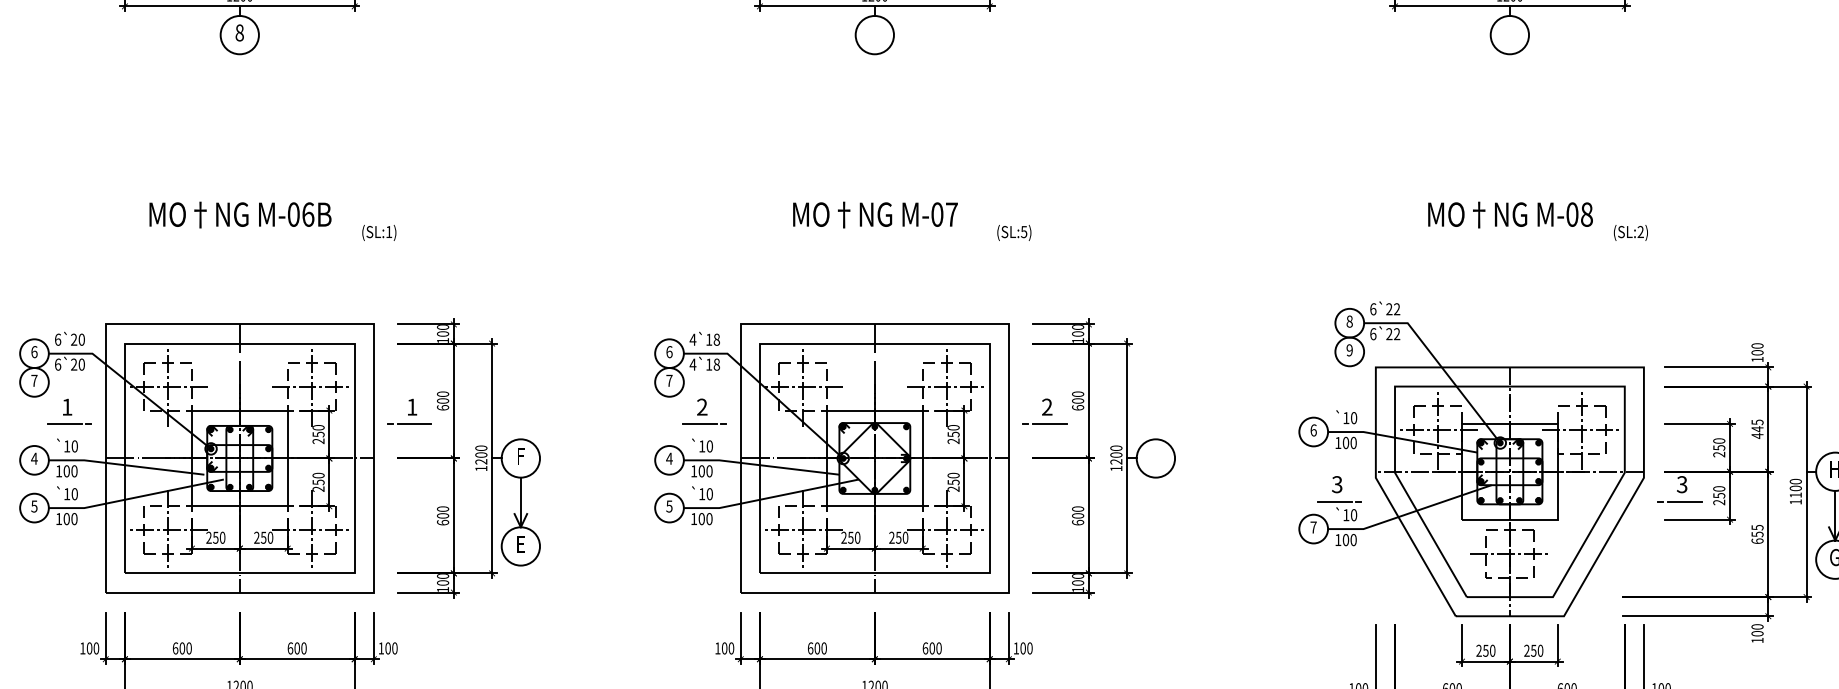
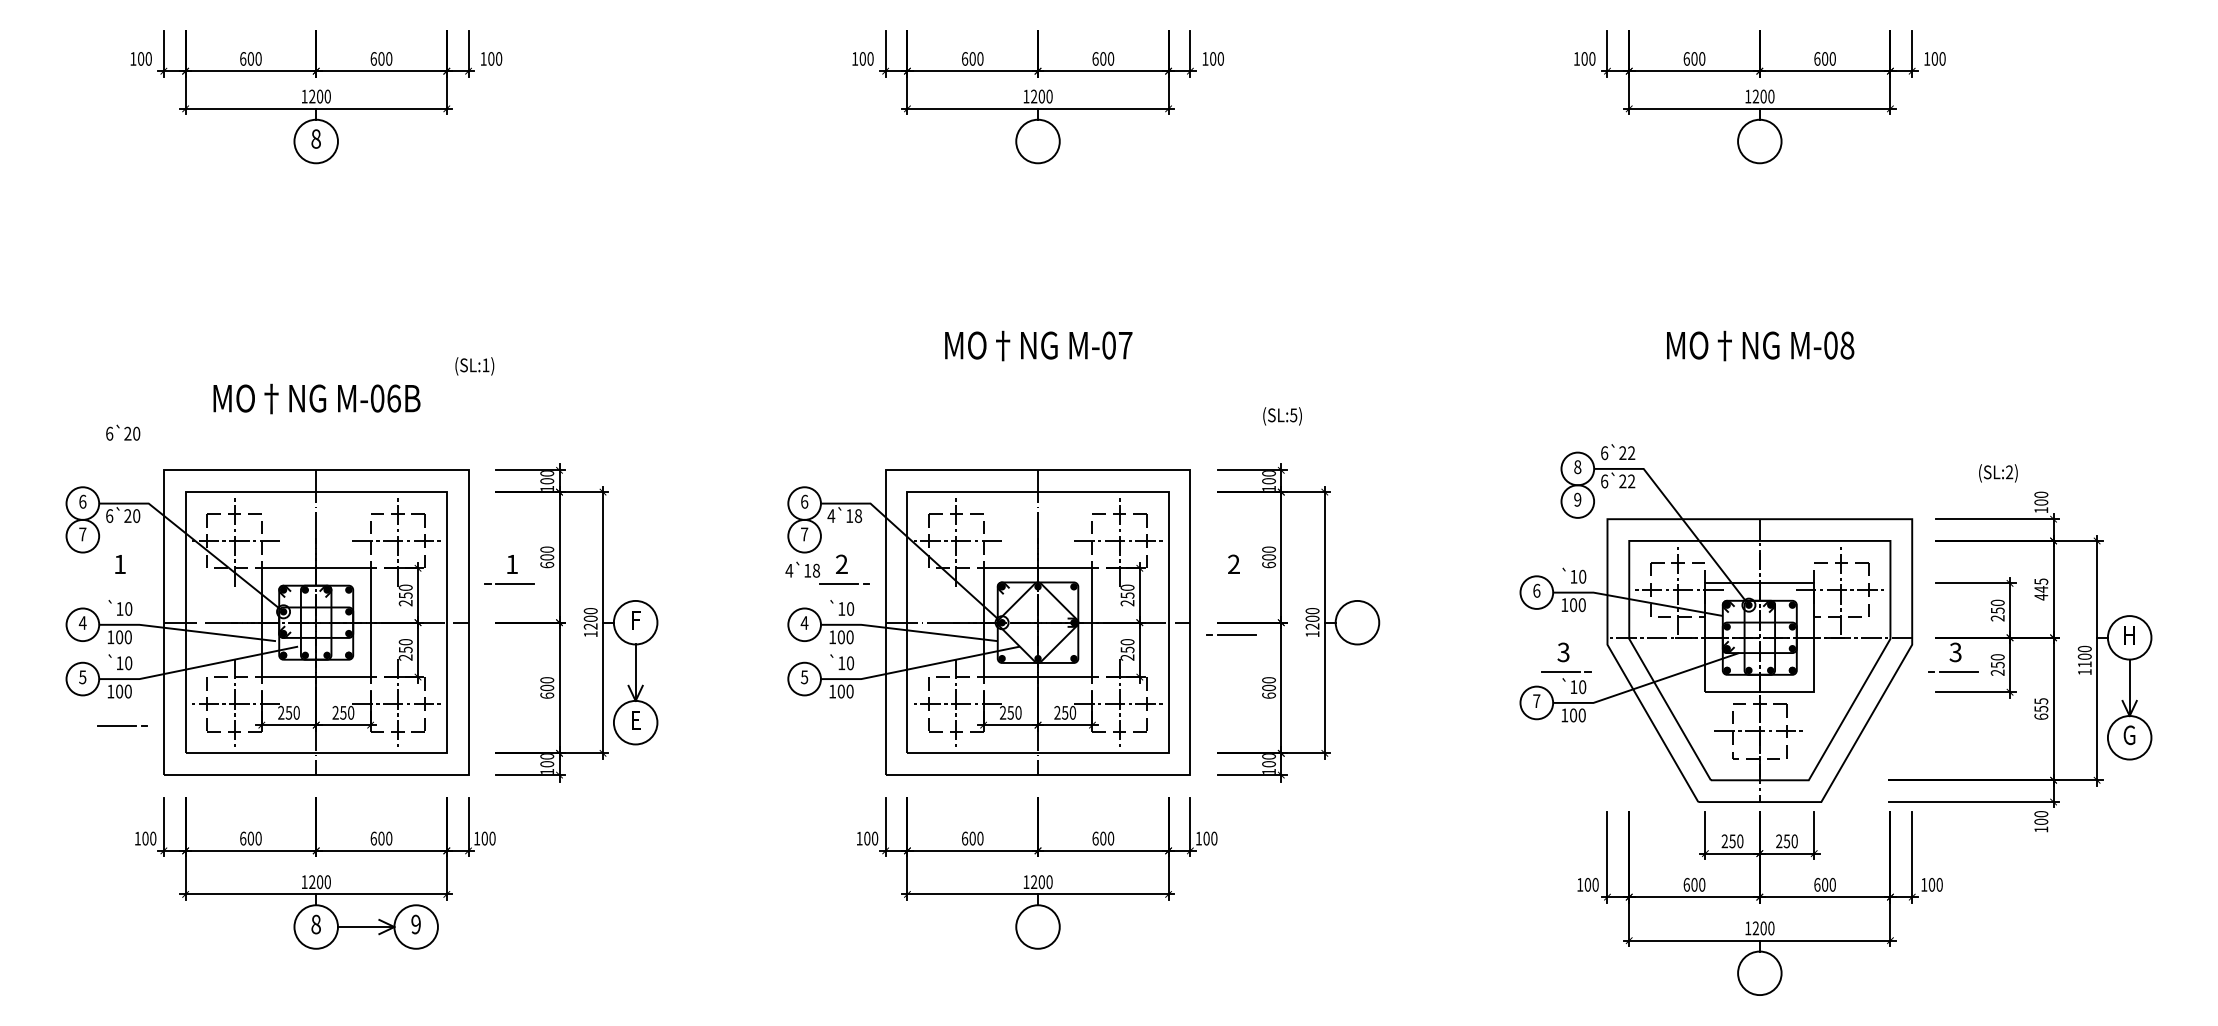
text: (240, 214) -> (316, 398), moved
text: (1014, 233) -> (1282, 416), moved
text: (1631, 233) -> (1998, 473), moved
text: (70, 338) -> (123, 432), moved
text: (704, 338) -> (802, 569), moved
line: (69, 423) -> (122, 725), moved
line: (1045, 423) -> (1231, 634), moved

